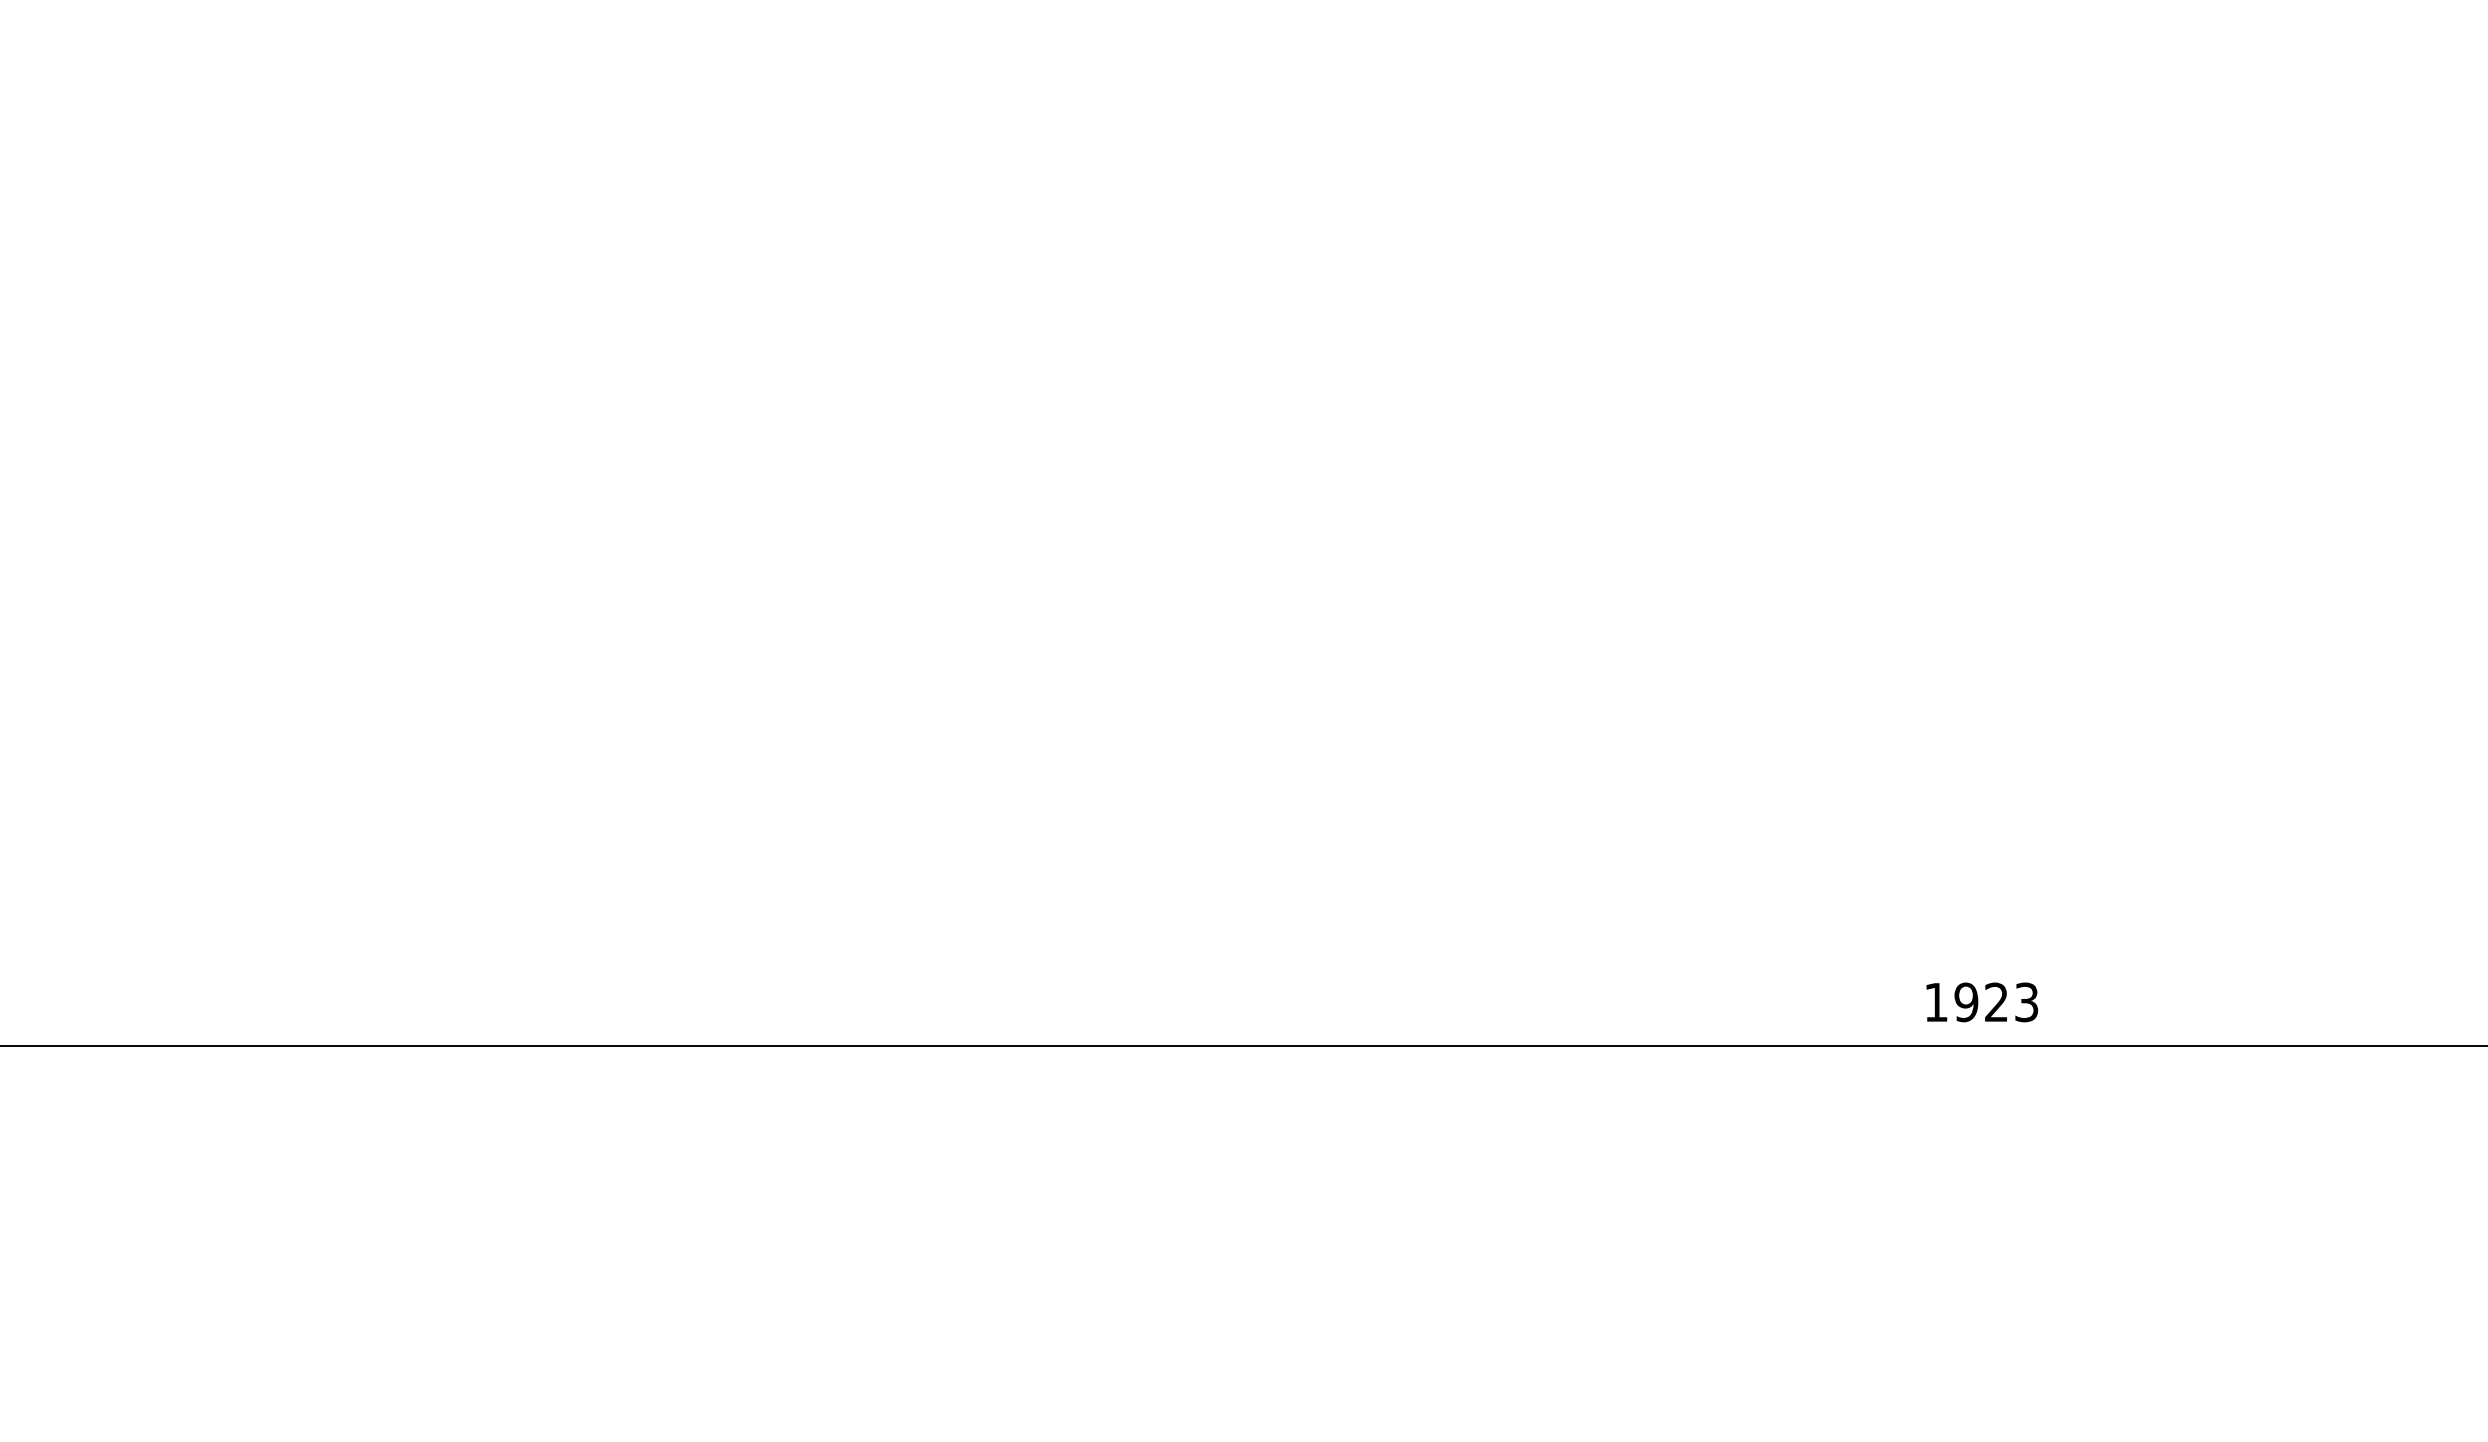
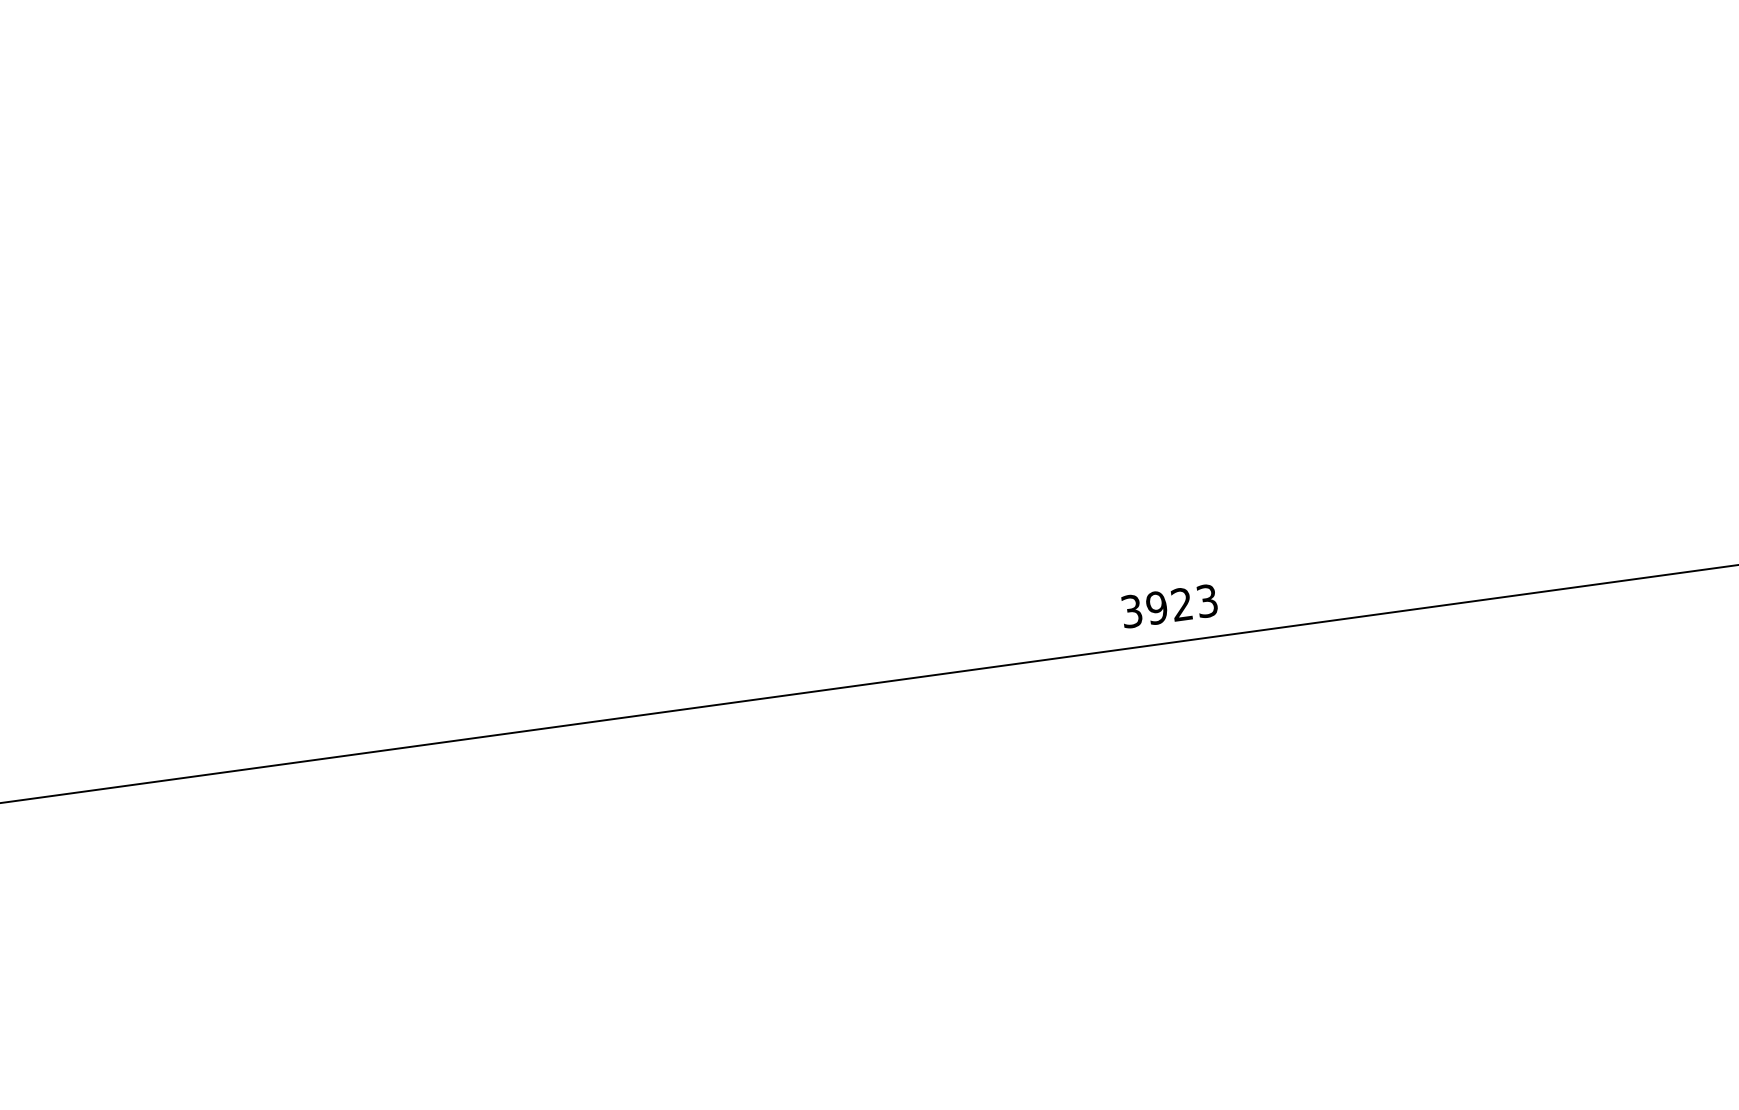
text: (1936, 1002) -> (1132, 611), 1923 -> 3923

